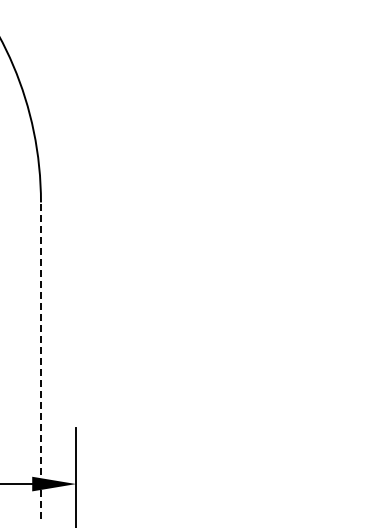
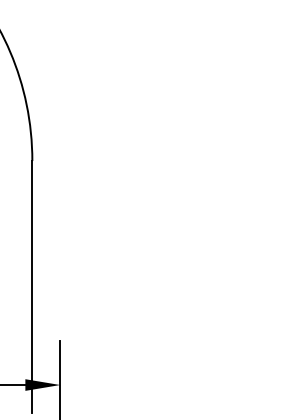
line: (41, 360) -> (32, 286), dashed -> solid

